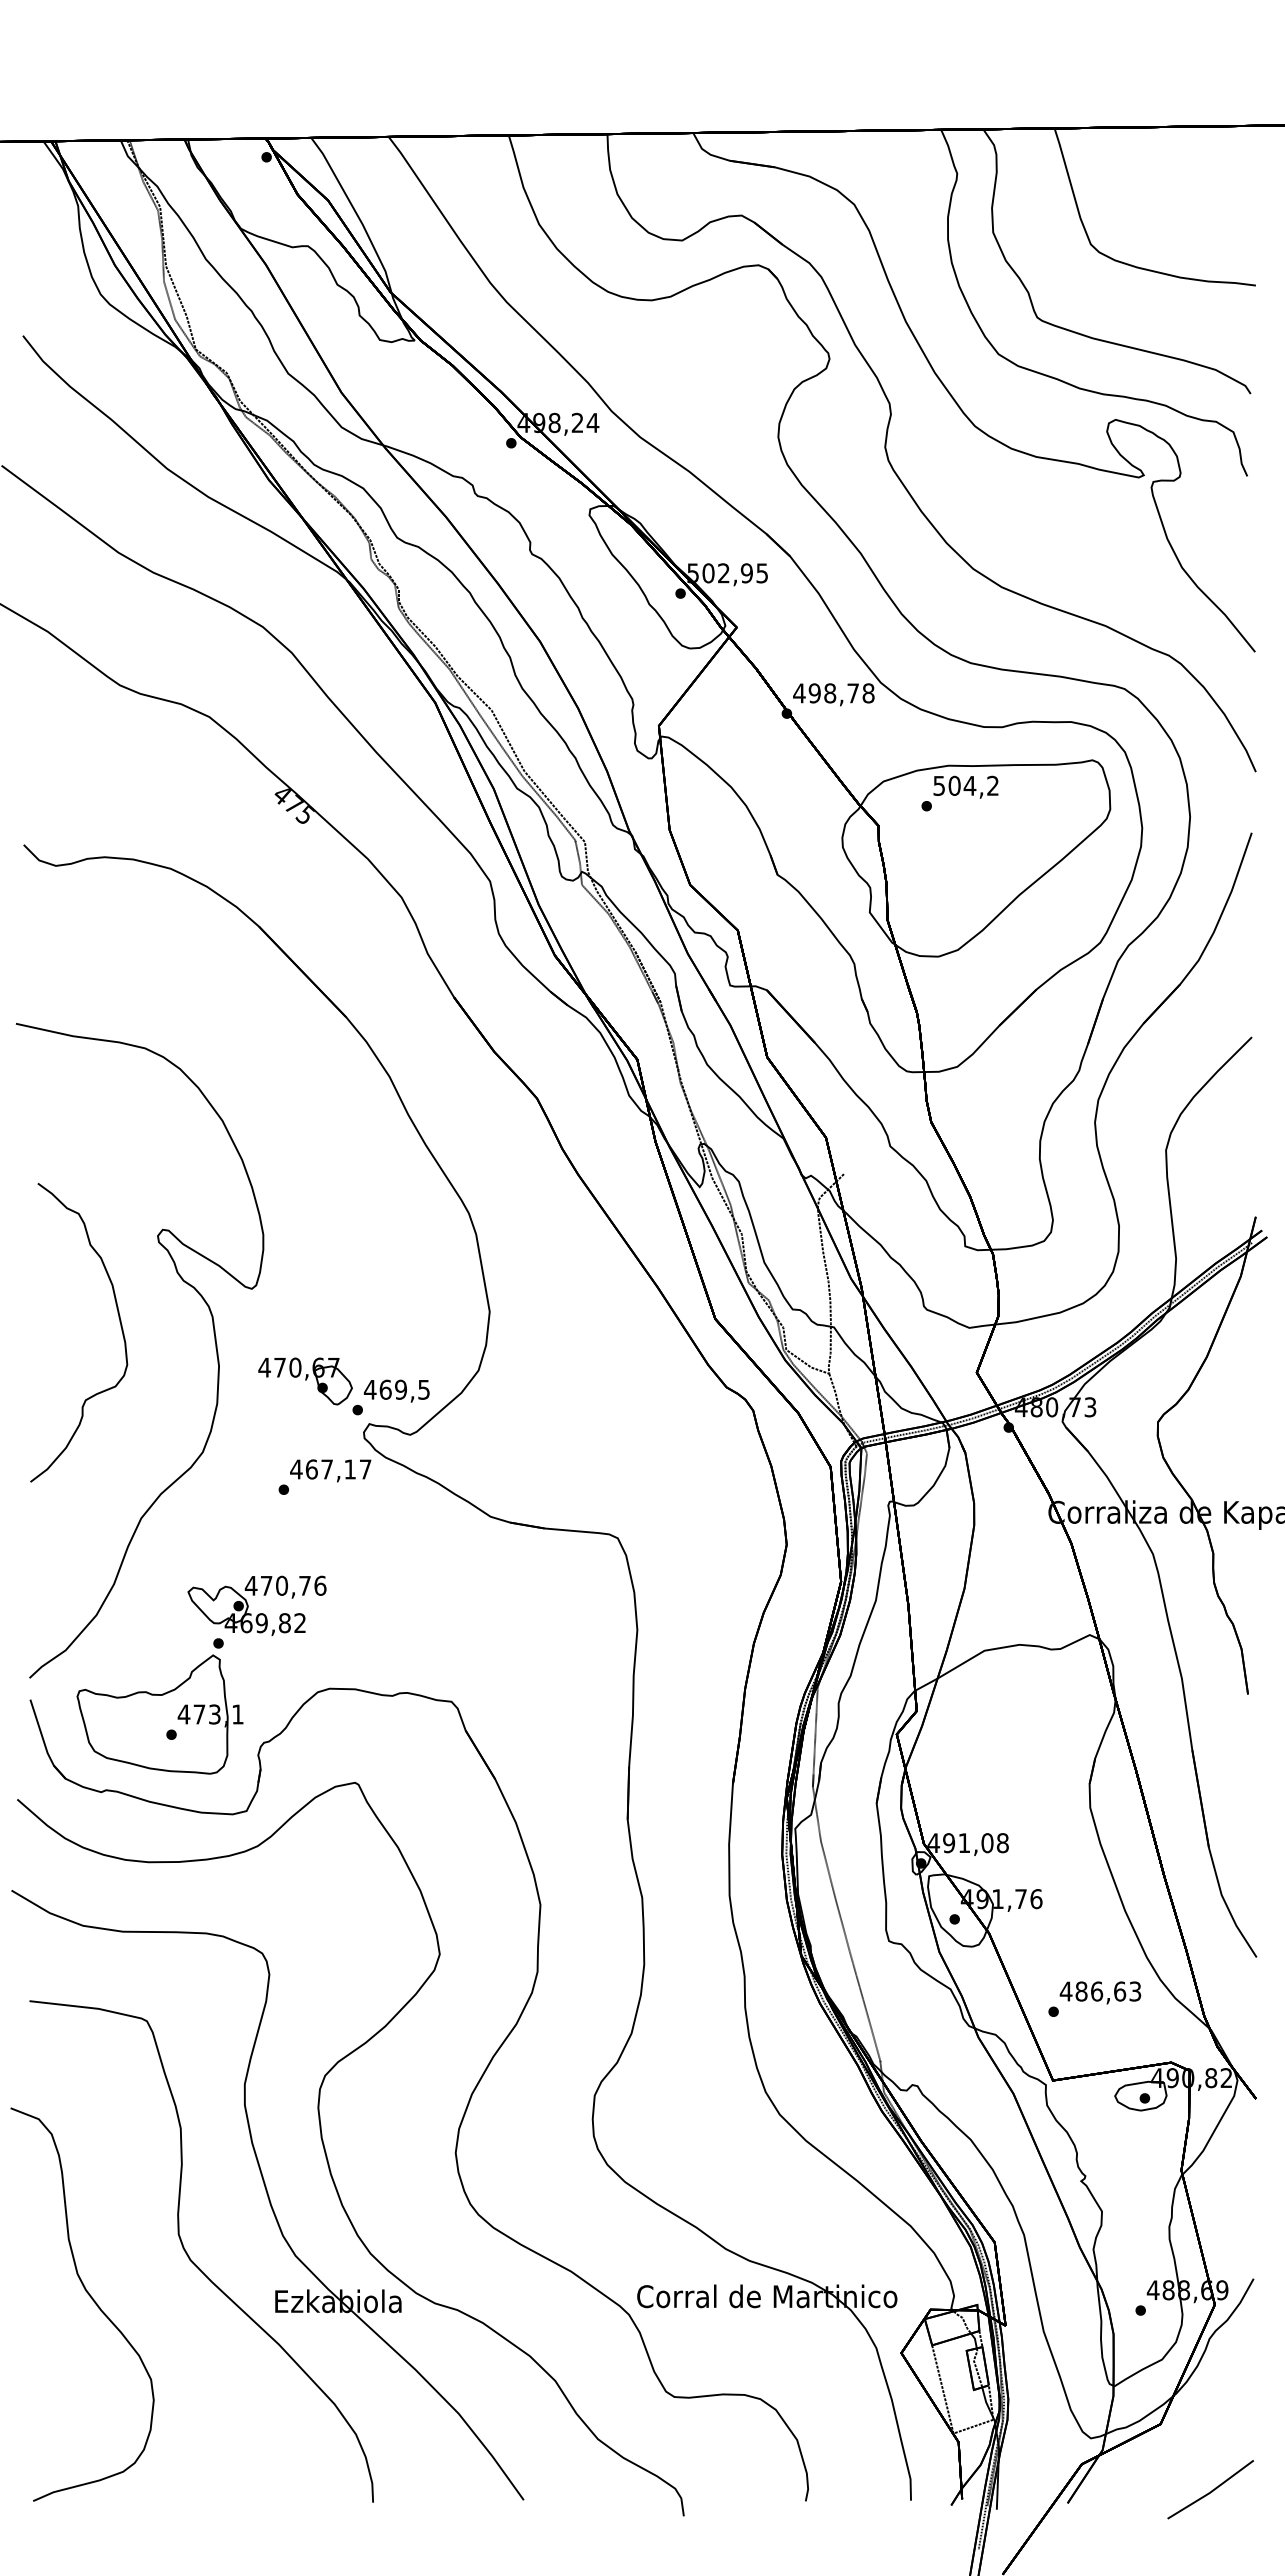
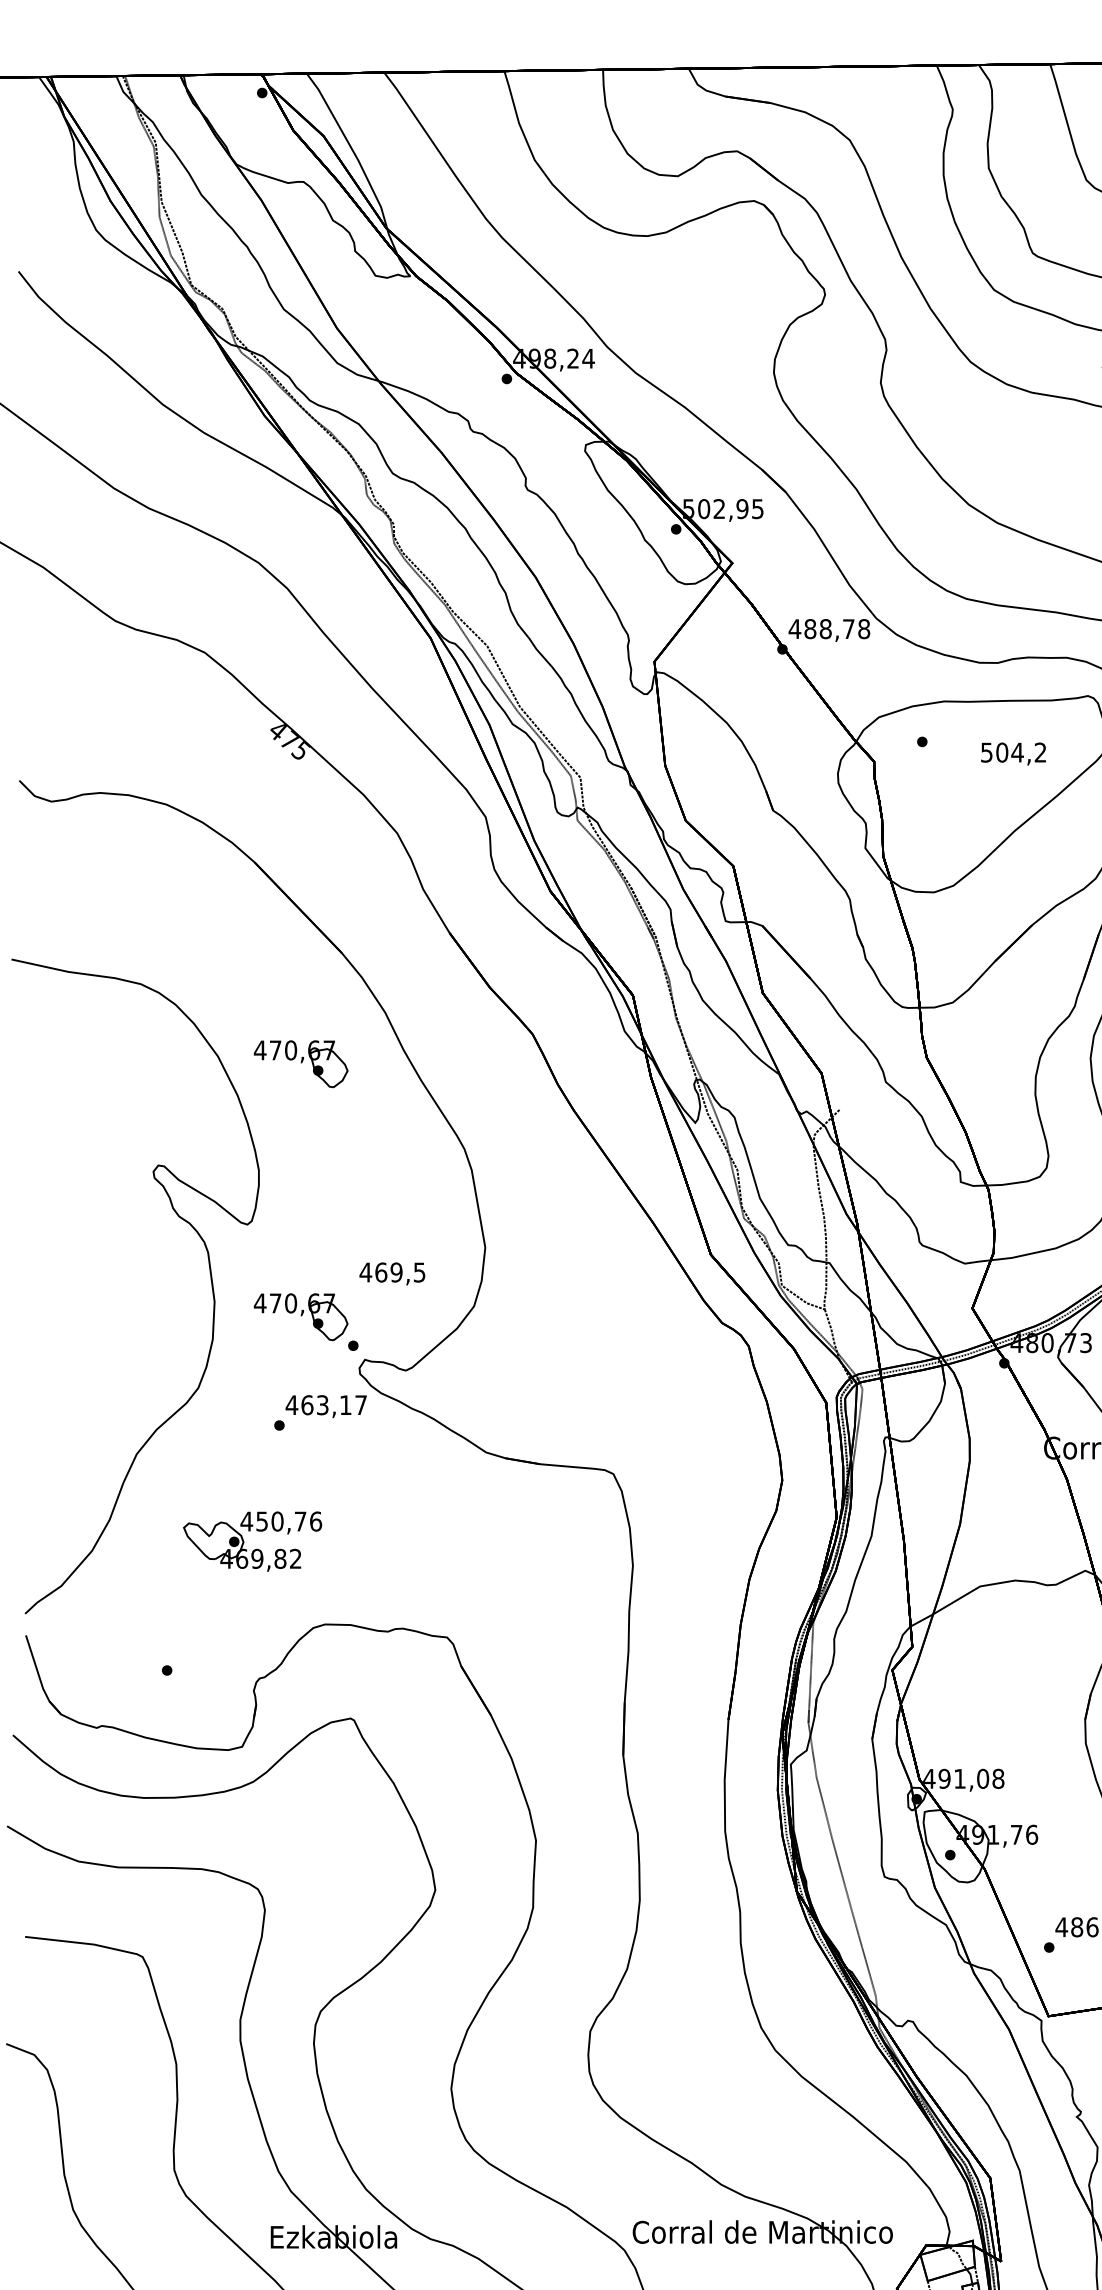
text: (814, 693) -> (810, 629), 498,78 -> 488,78
text: (965, 786) -> (1013, 753), moved
part: (305, 1128) -> (301, 1064), added
part: (119, 1322) -> (115, 1258), removed
text: (396, 1390) -> (392, 1273), moved
text: (326, 1469) -> (322, 1405), 467,17 -> 463,17
text: (266, 1585) -> (262, 1521), 470,76 -> 450,76
part: (159, 1706) -> (155, 1642), removed

